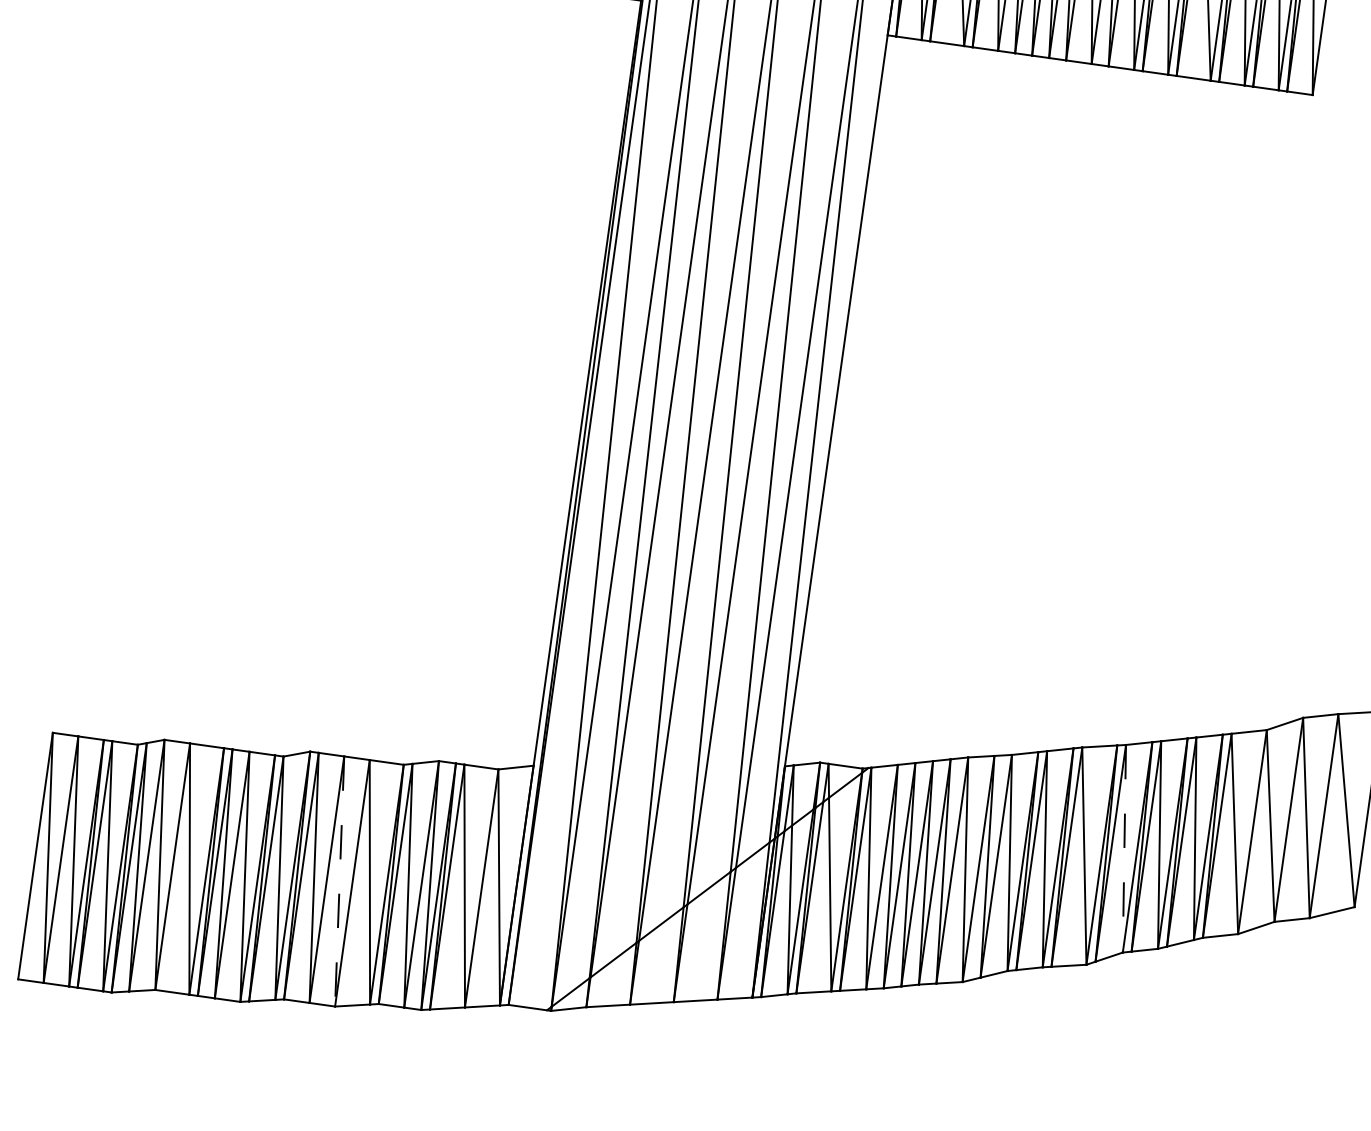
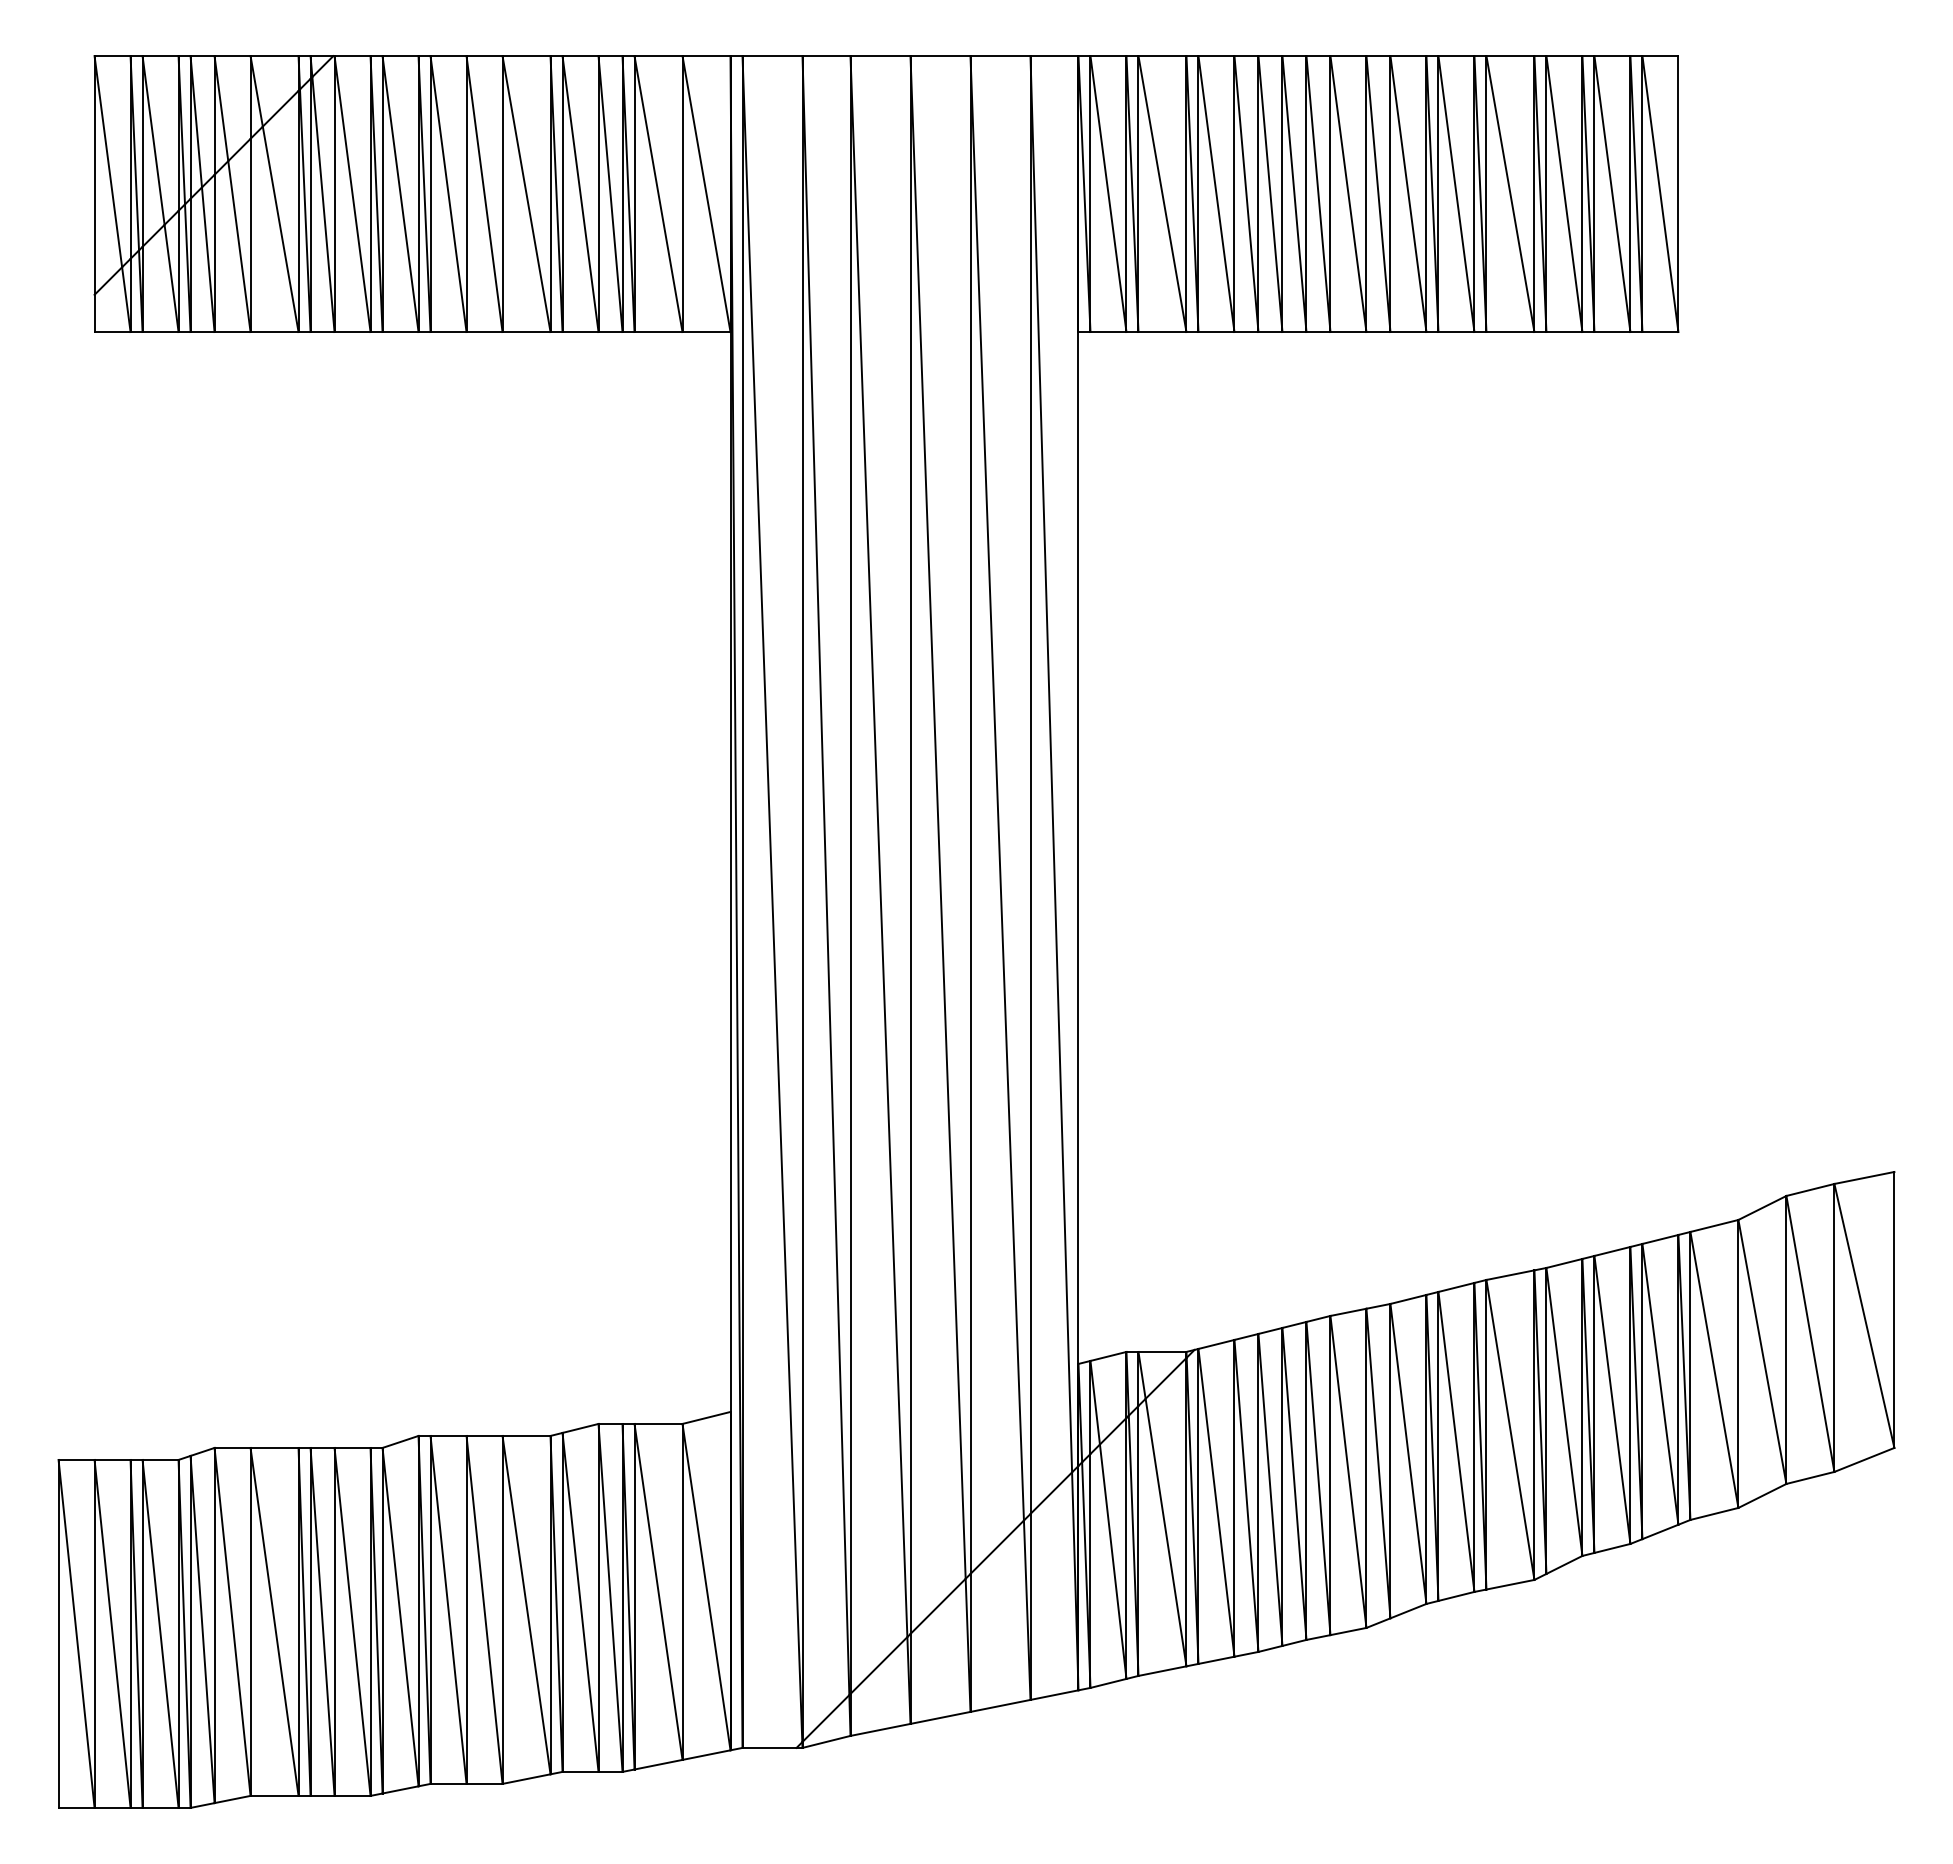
line: (1124, 849) -> (1564, 1412), dashed -> solid
line: (339, 881) -> (484, 1609), dashed -> solid

